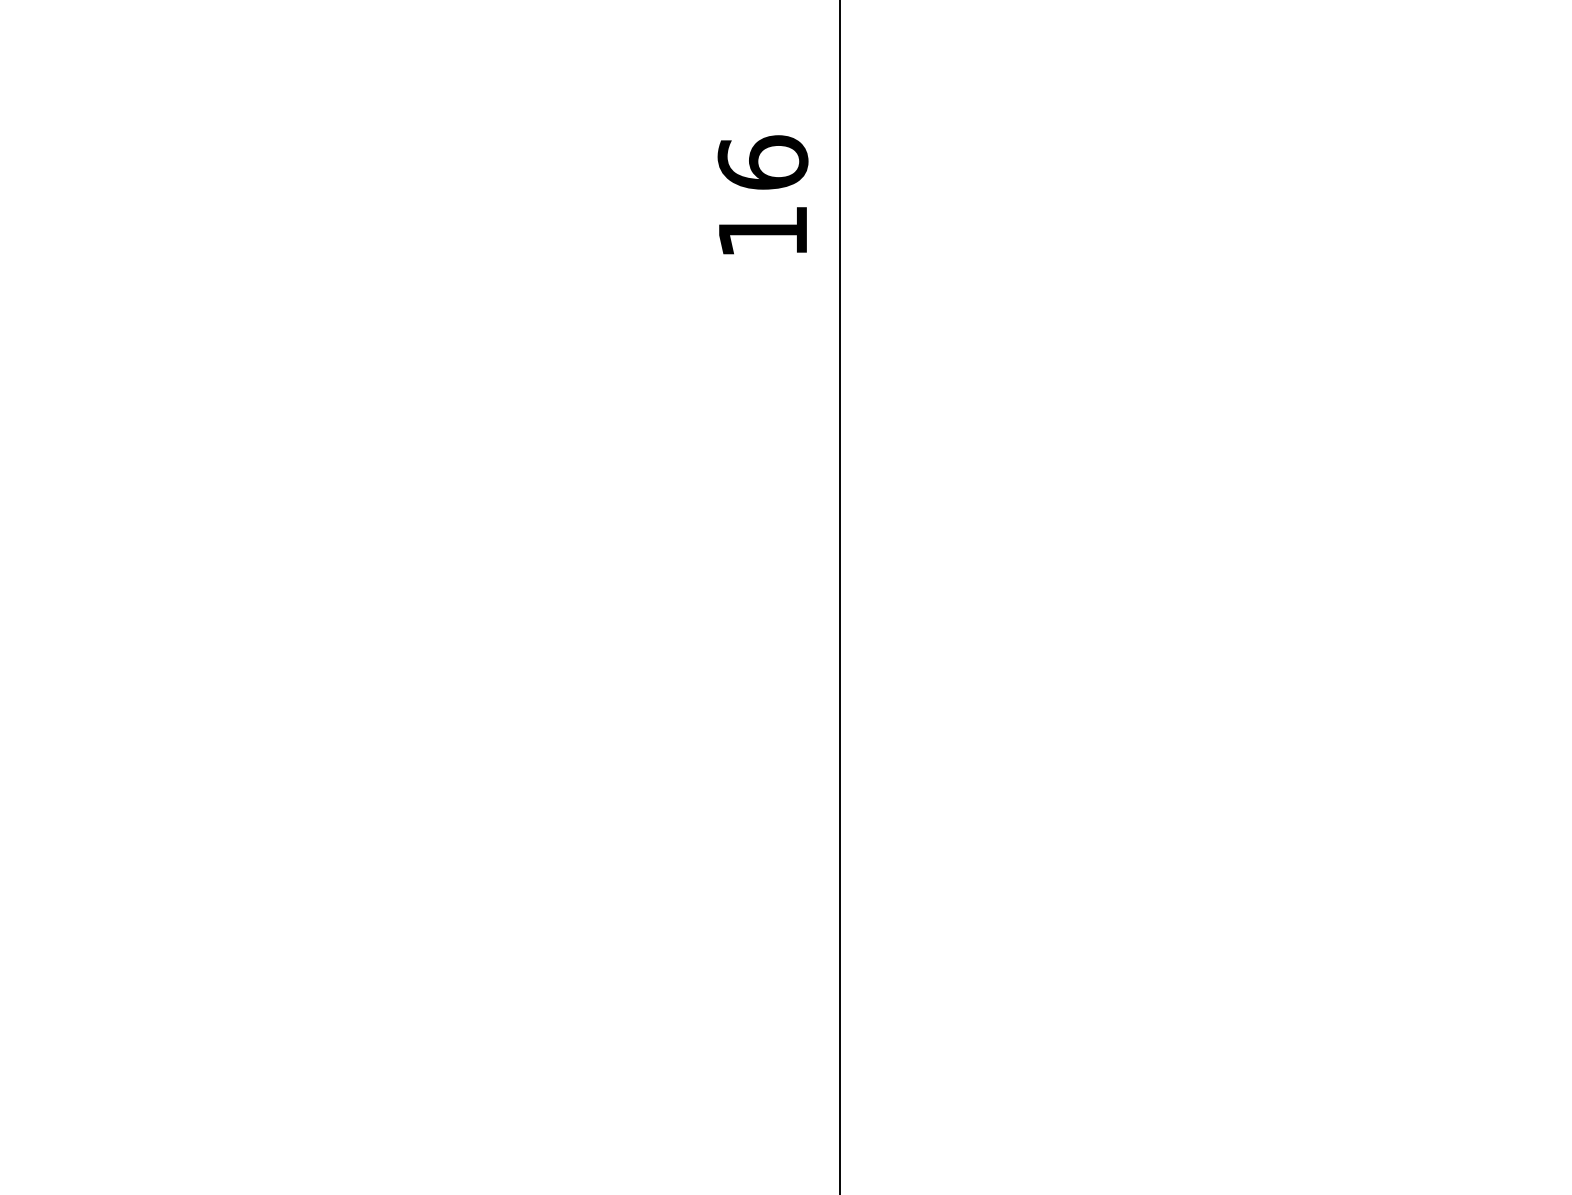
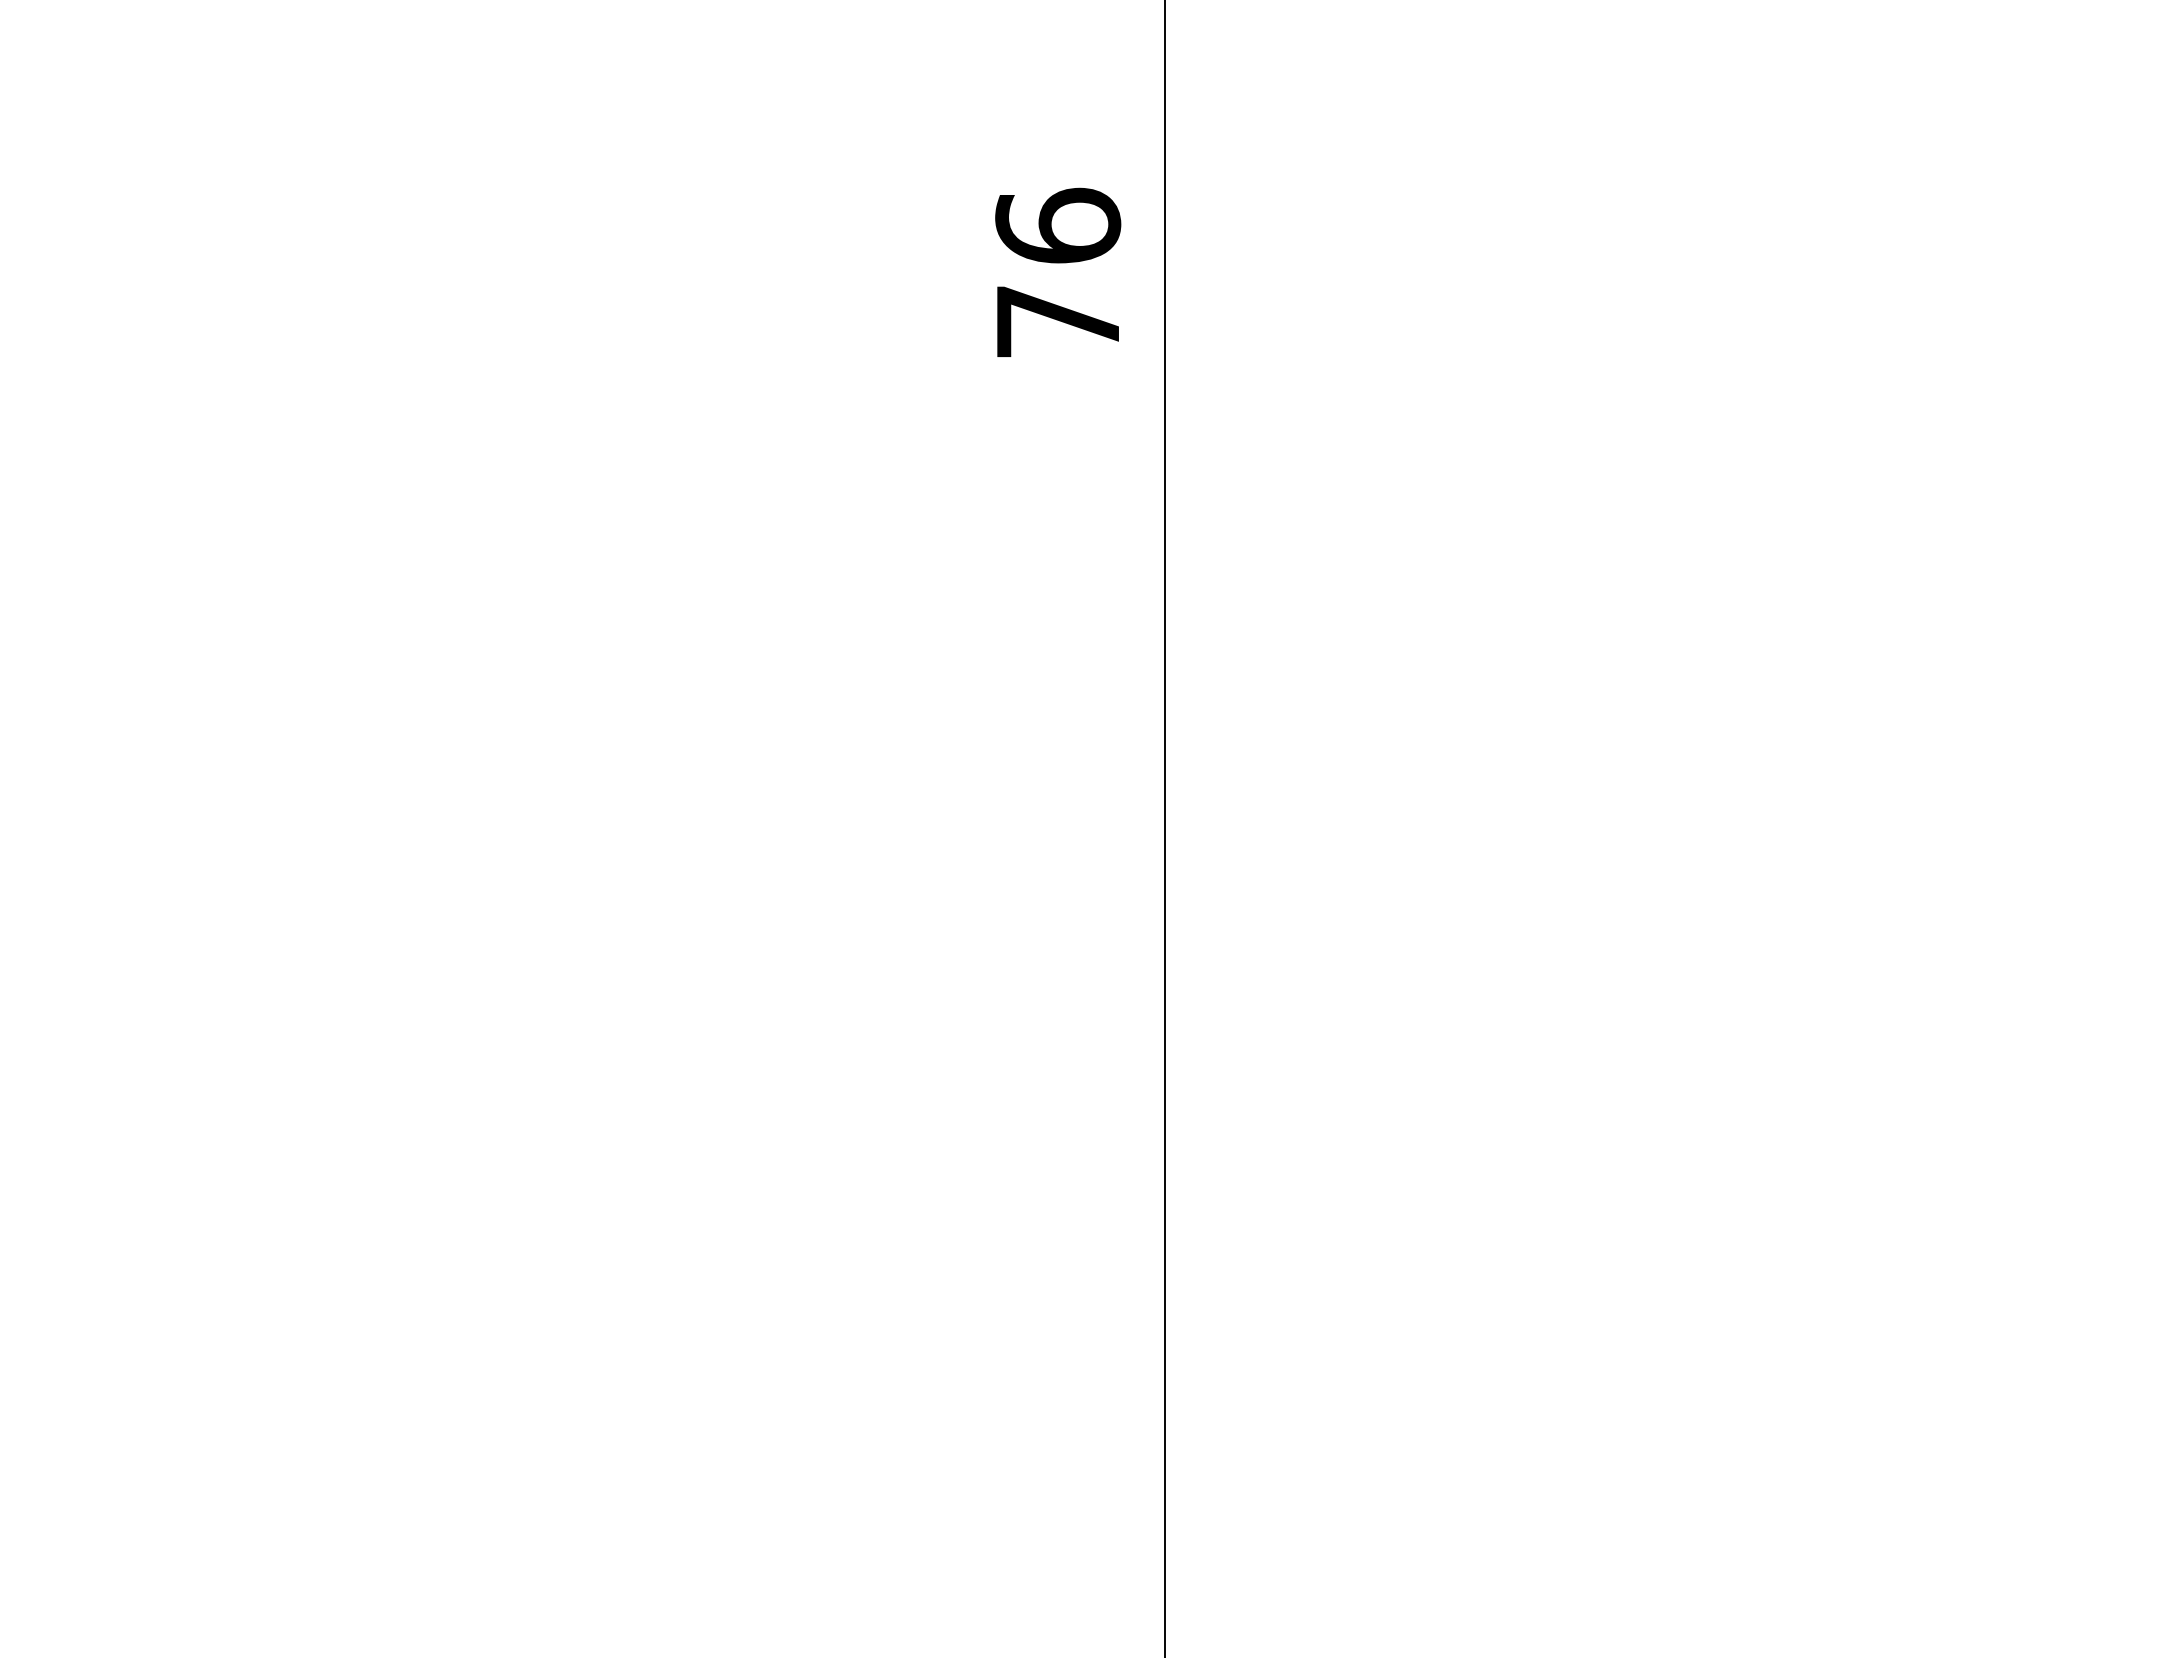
text: (762, 231) -> (1057, 321), 16 -> 76

